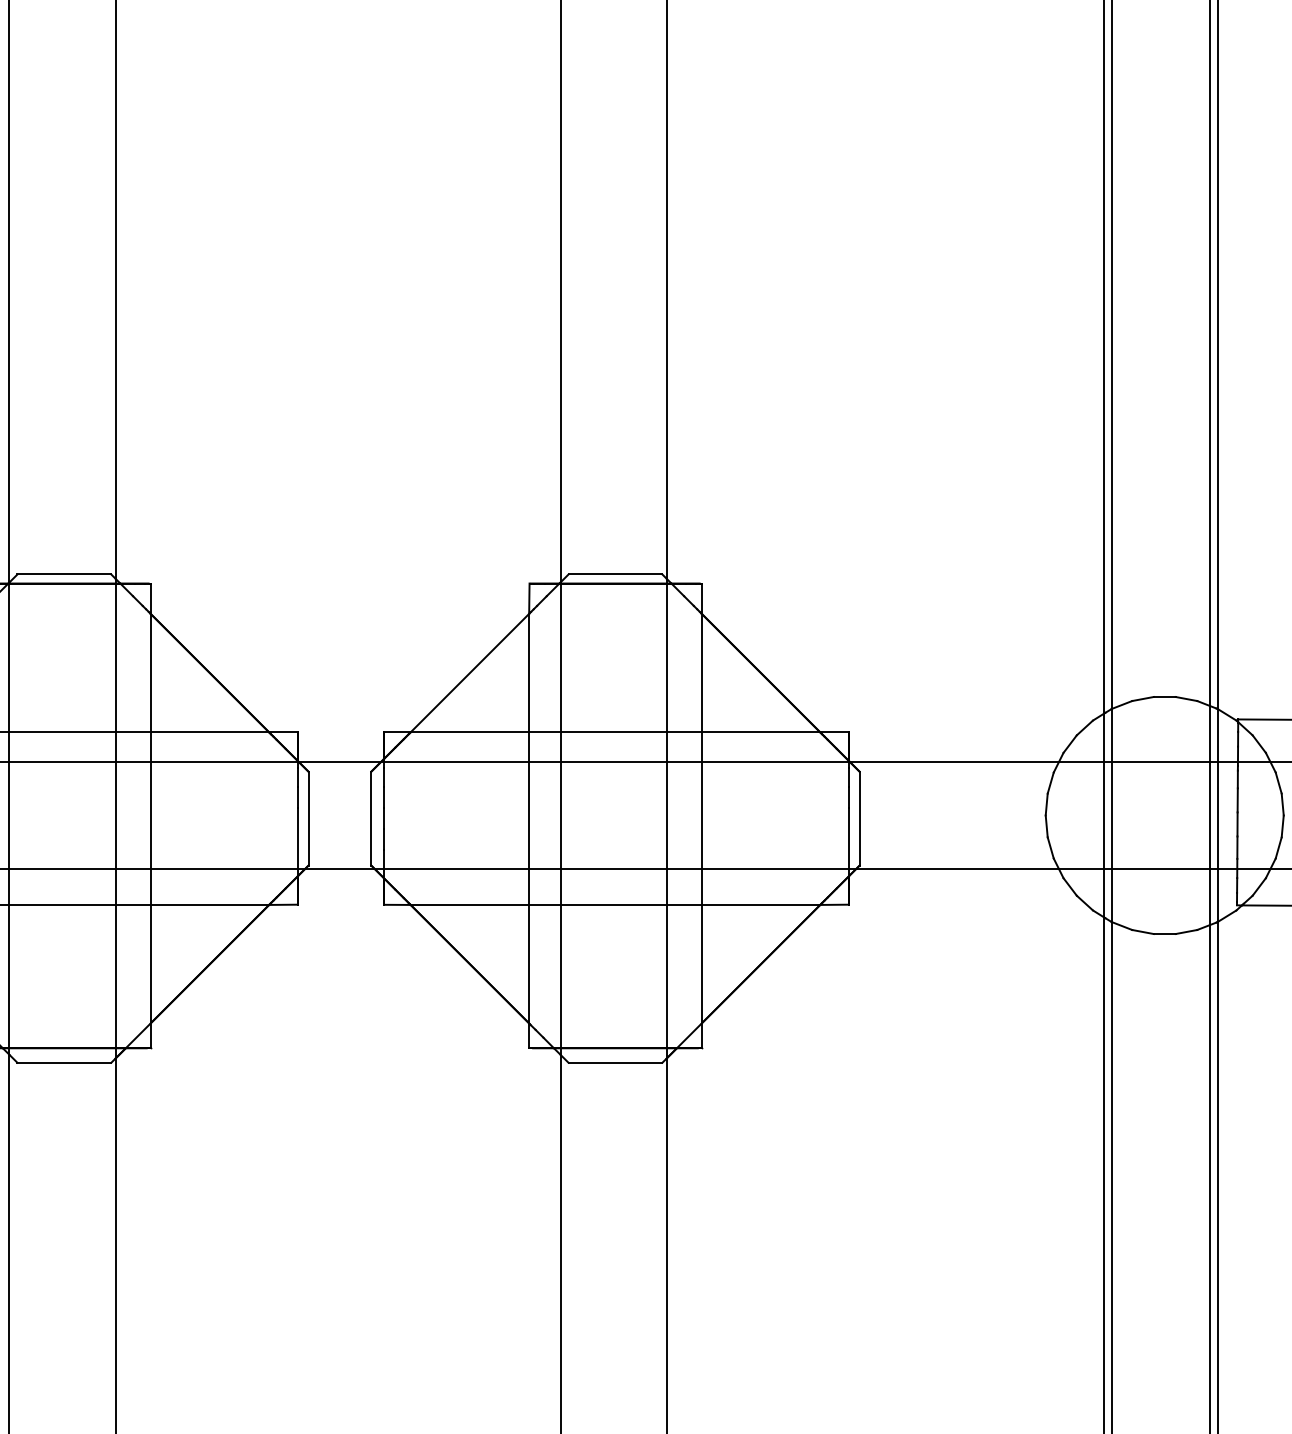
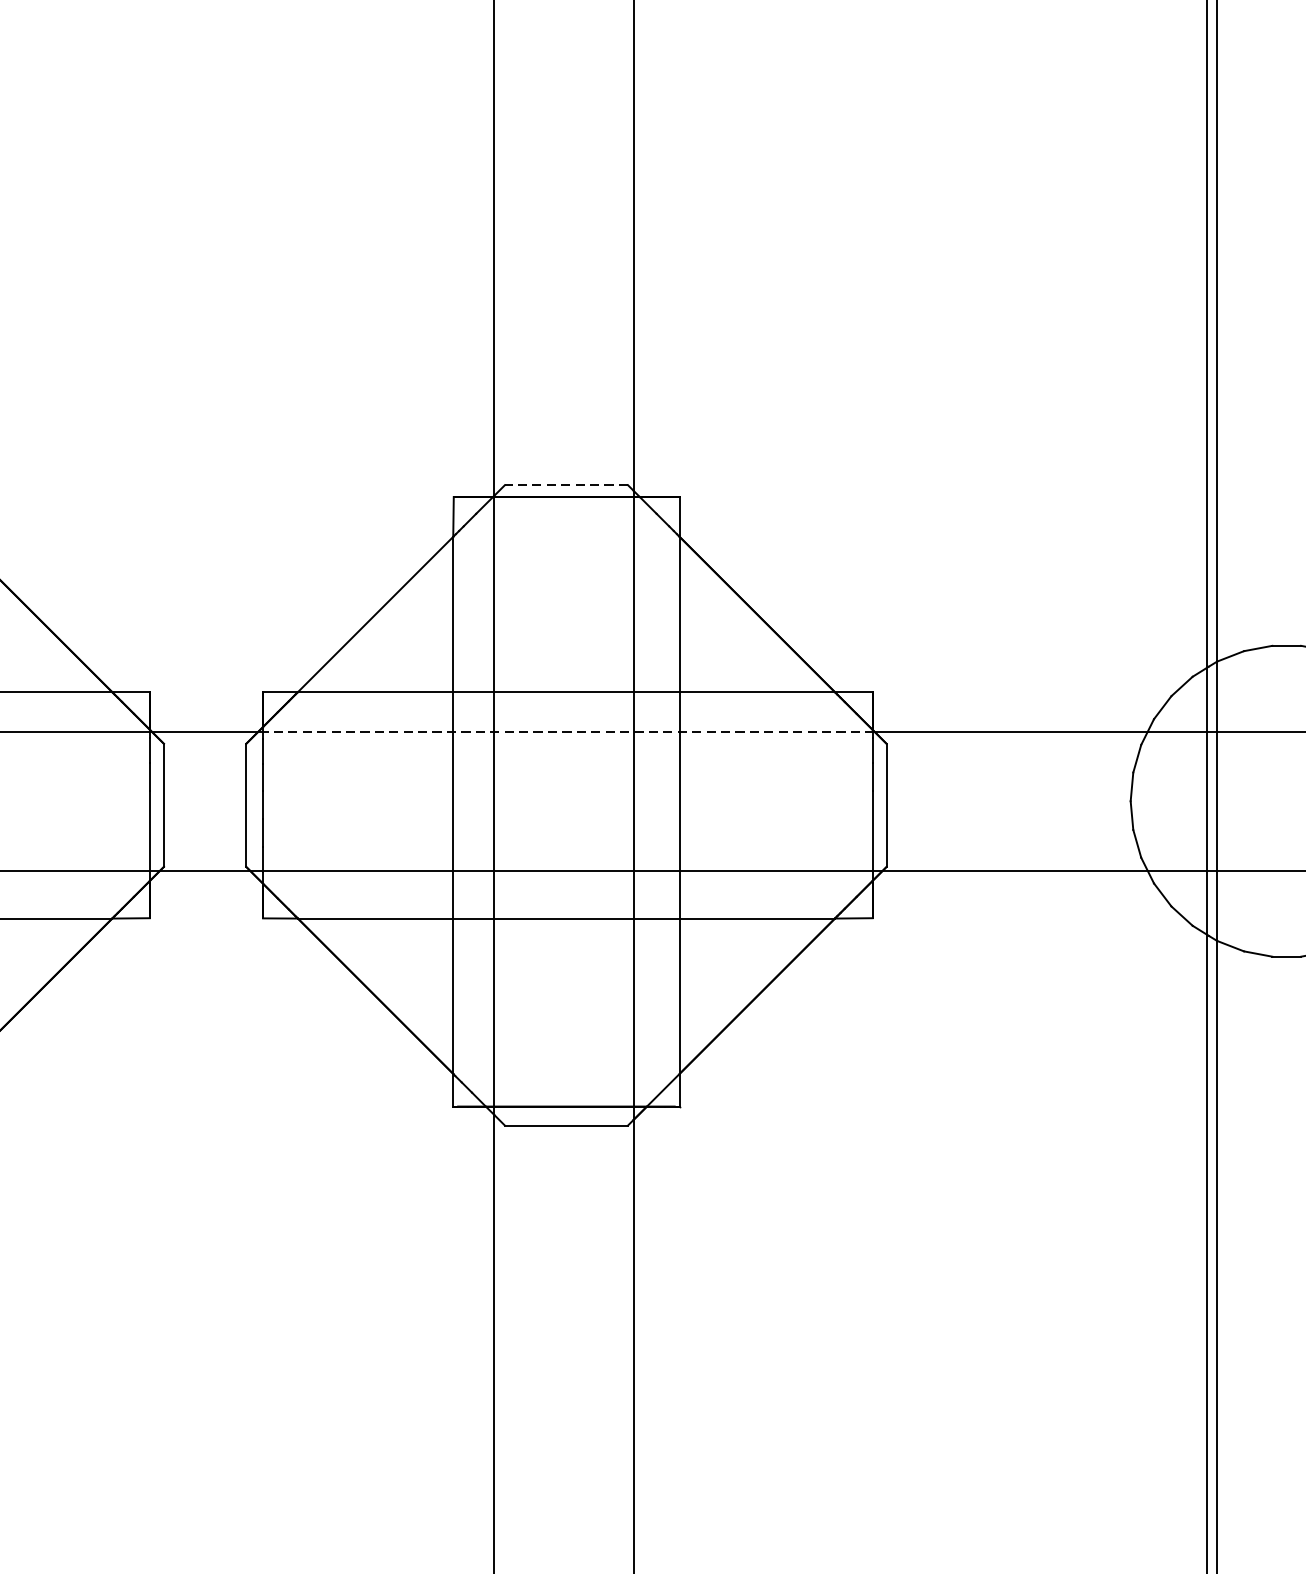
line: (615, 574) -> (566, 485), solid -> dashed
line: (615, 762) -> (566, 731), solid -> dashed

